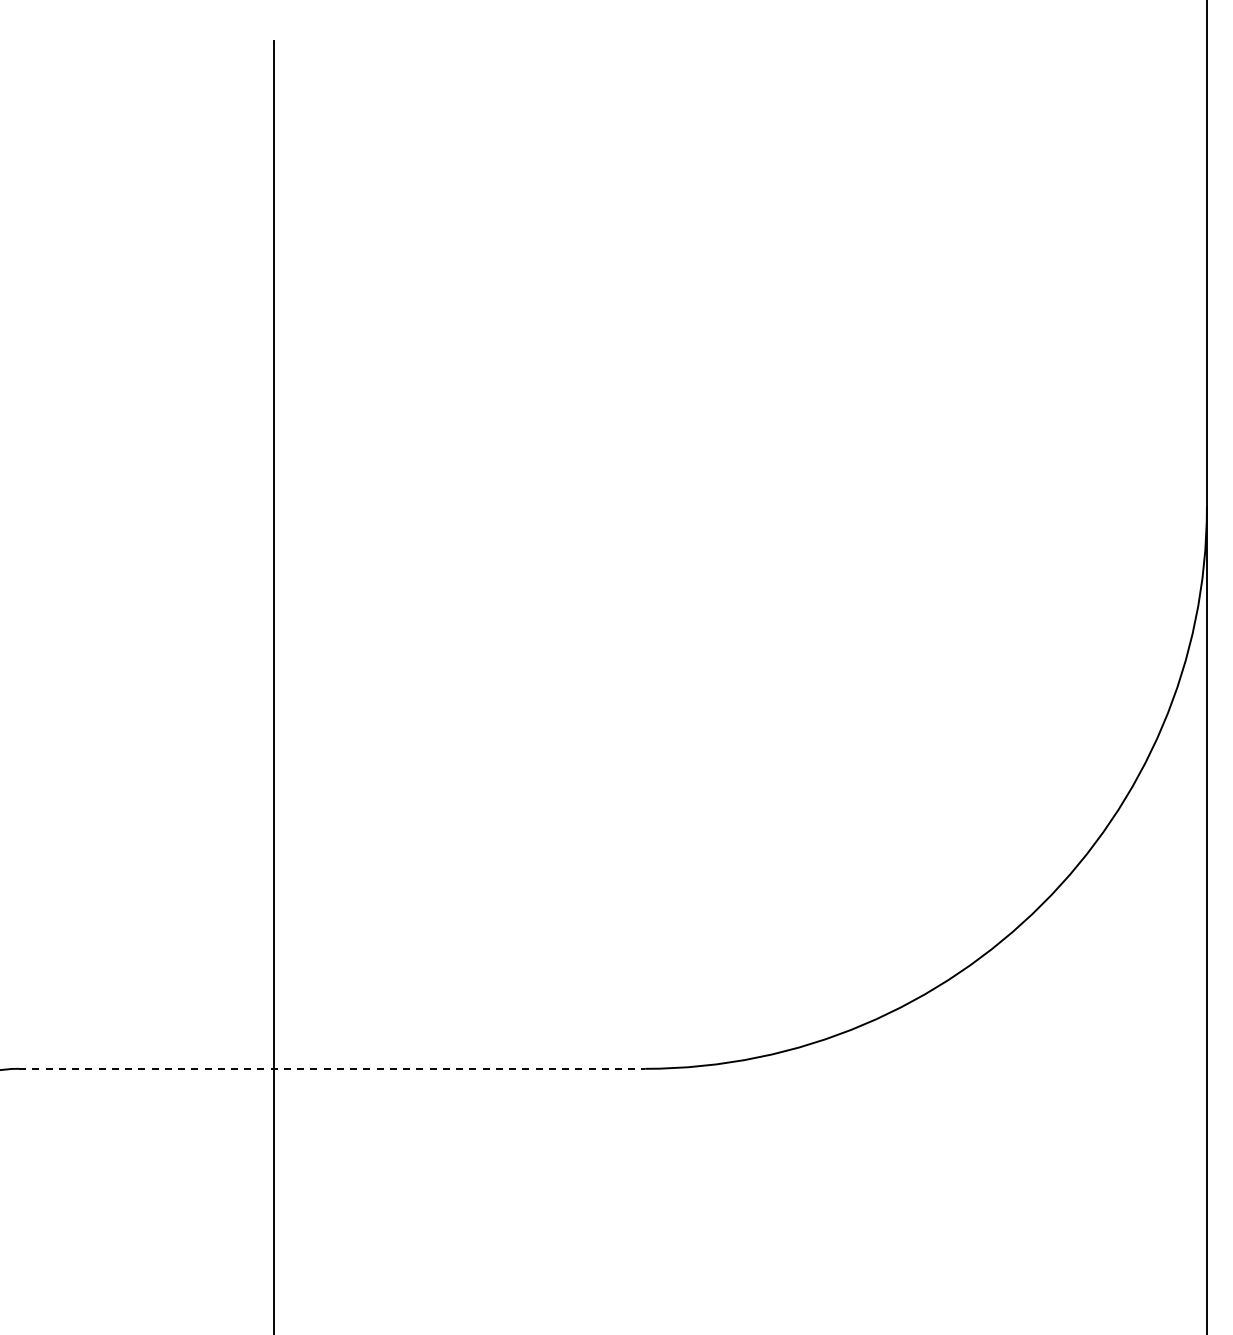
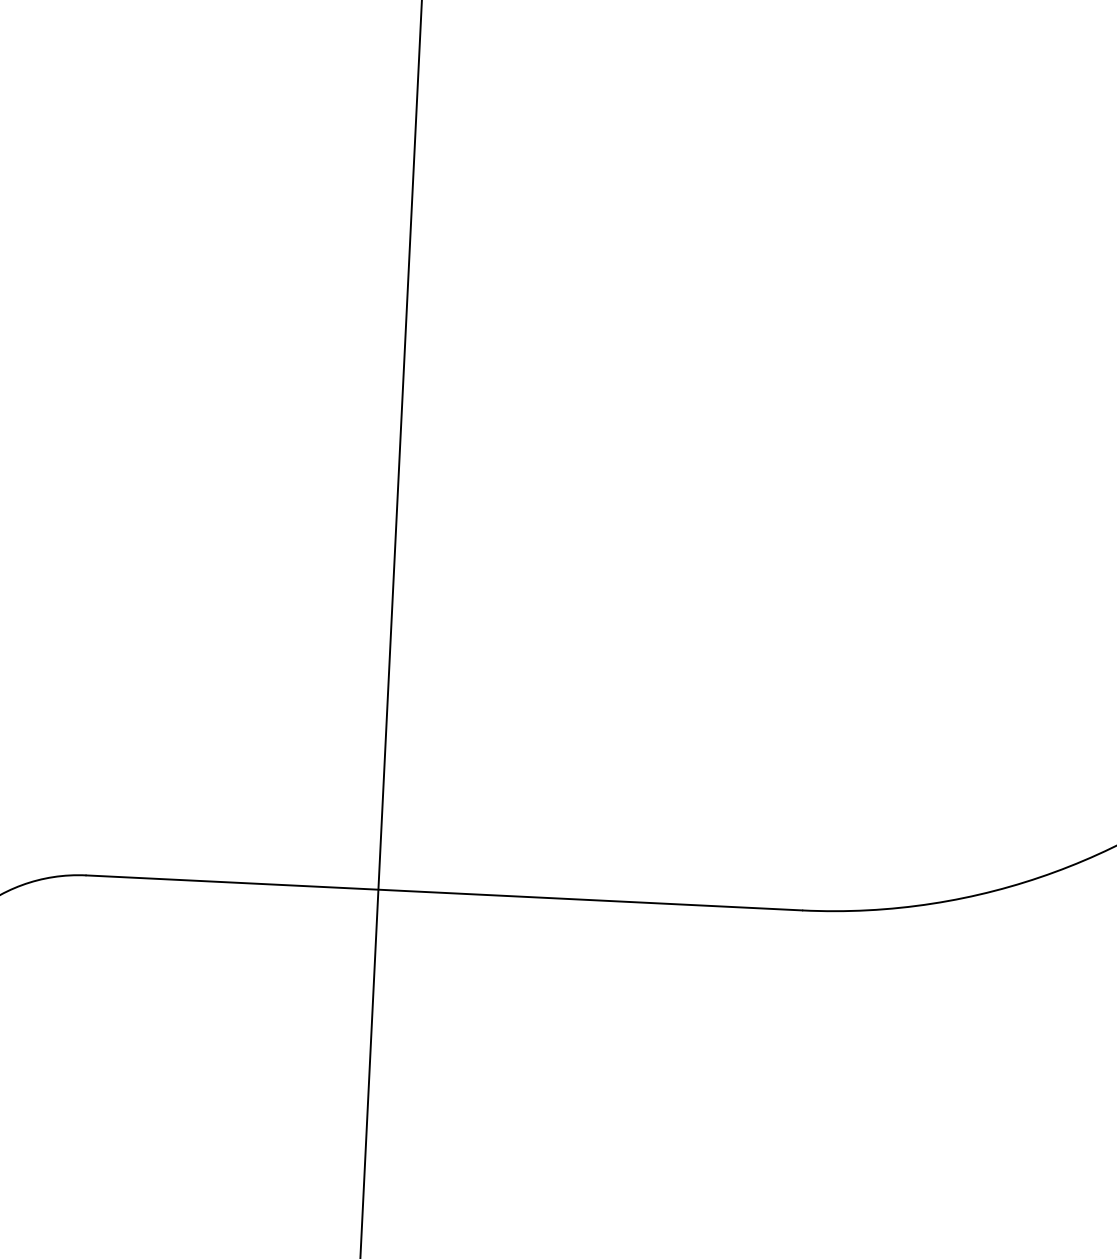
line: (332, 1068) -> (444, 892), dashed -> solid

